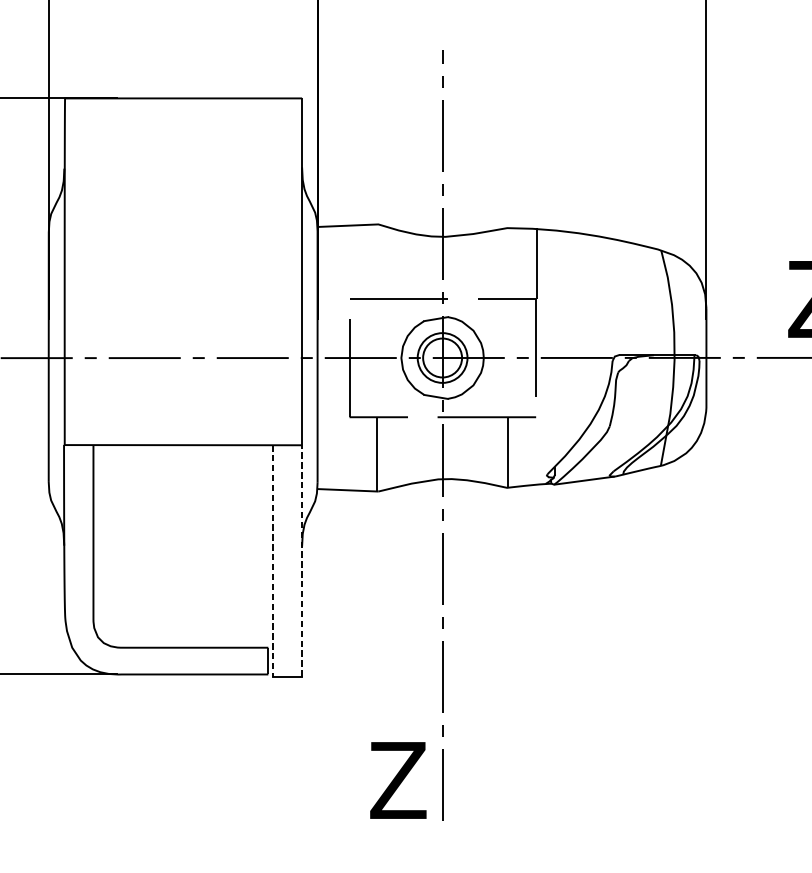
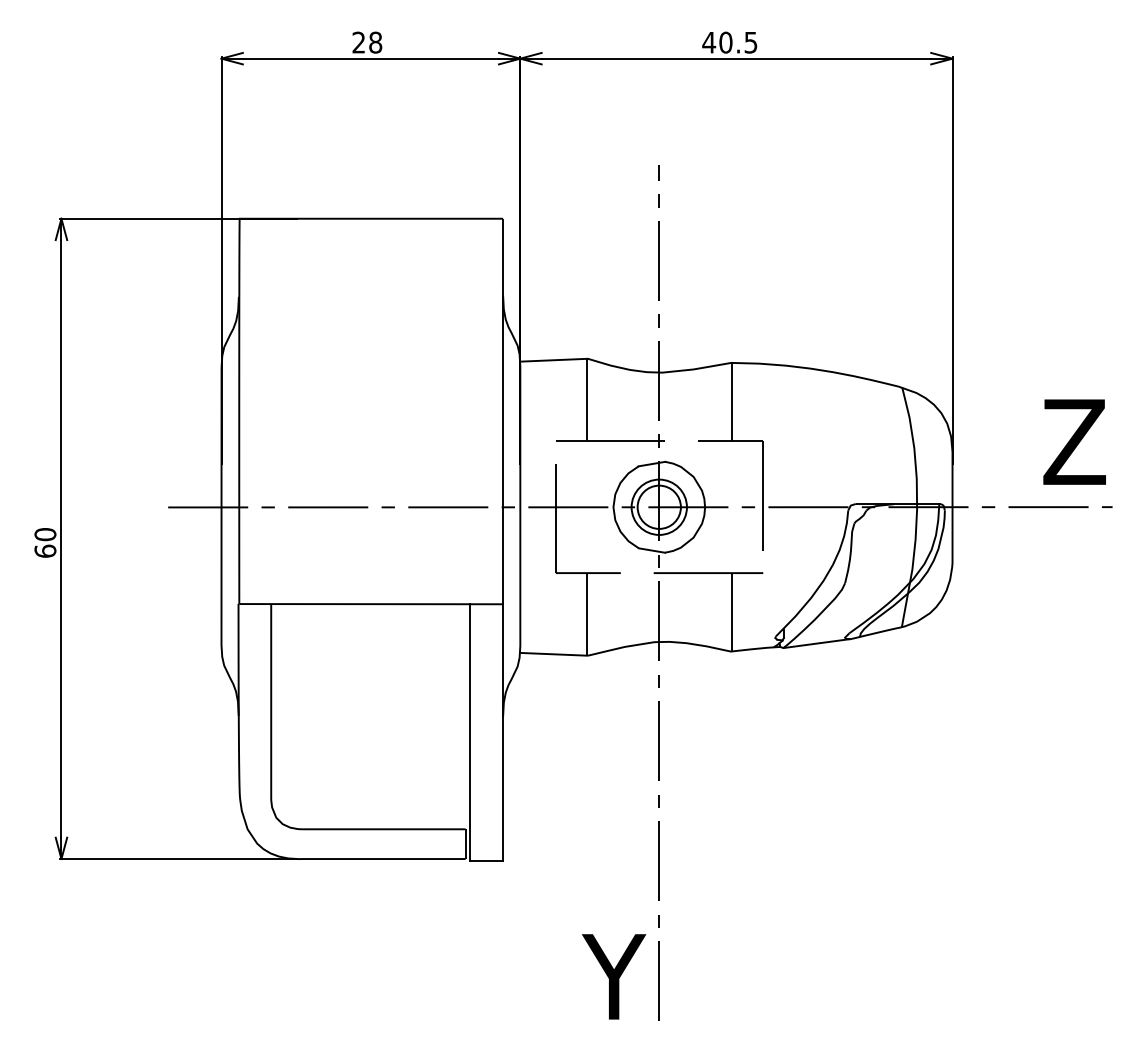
line: (377, 261) -> (586, 399), added
line: (537, 262) -> (732, 401), moved
line: (272, 560) -> (470, 732), dashed -> solid
line: (302, 560) -> (503, 732), dashed -> solid
text: (400, 780) -> (612, 976), Z -> Y

